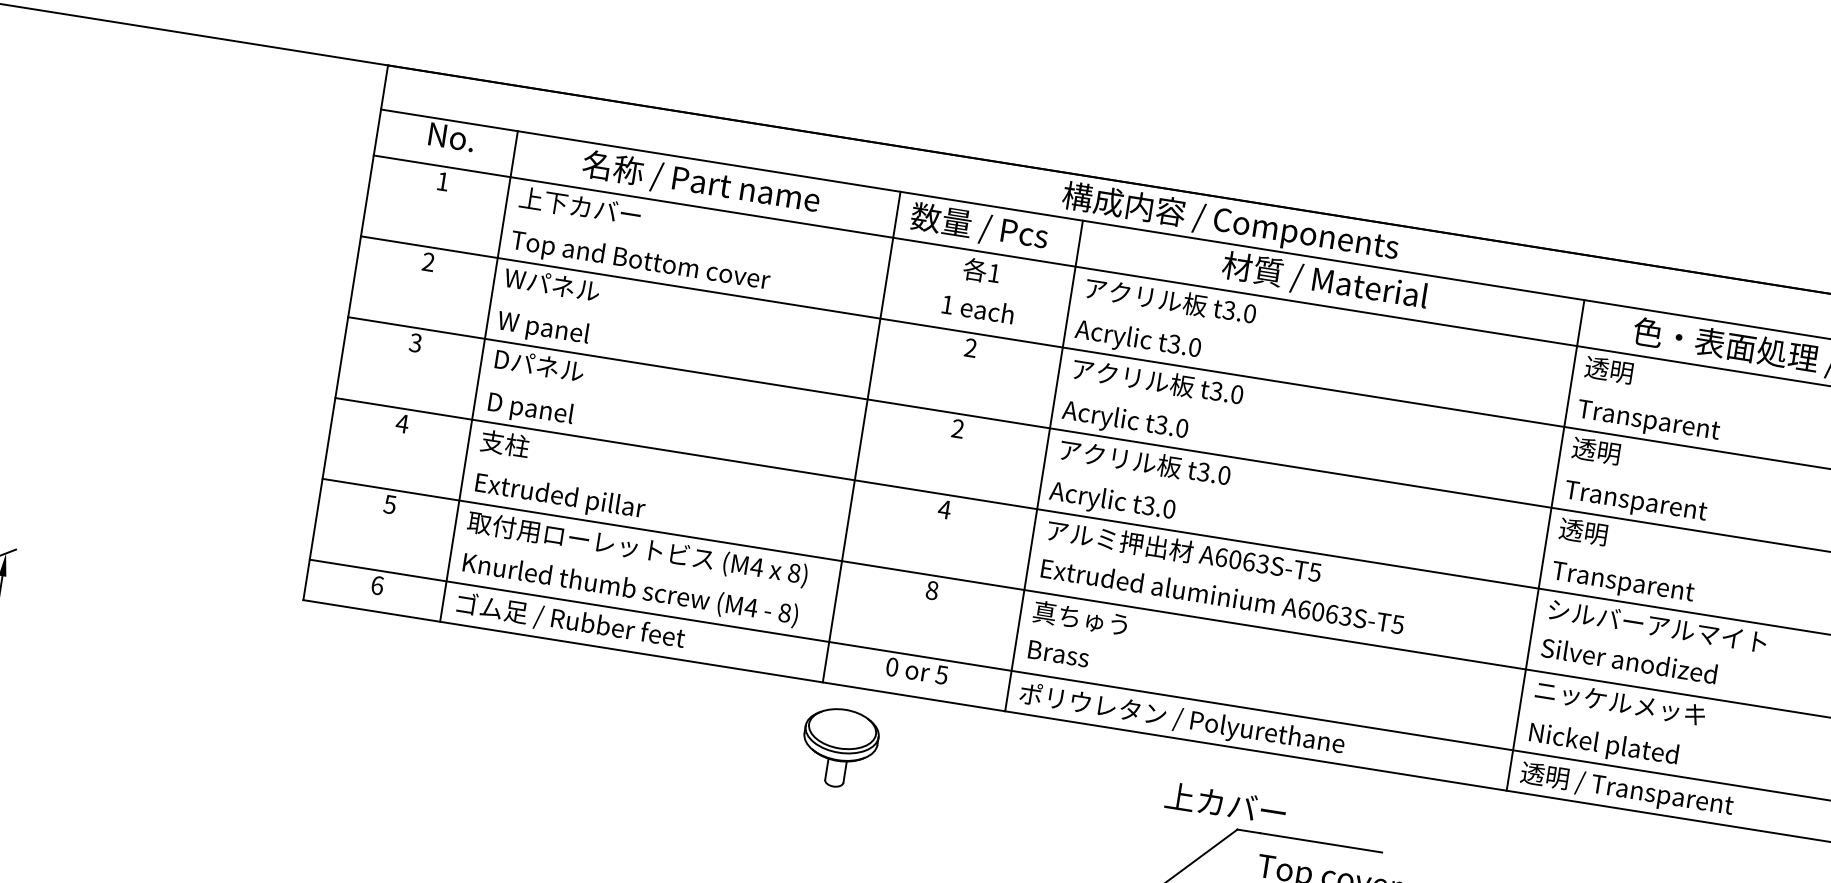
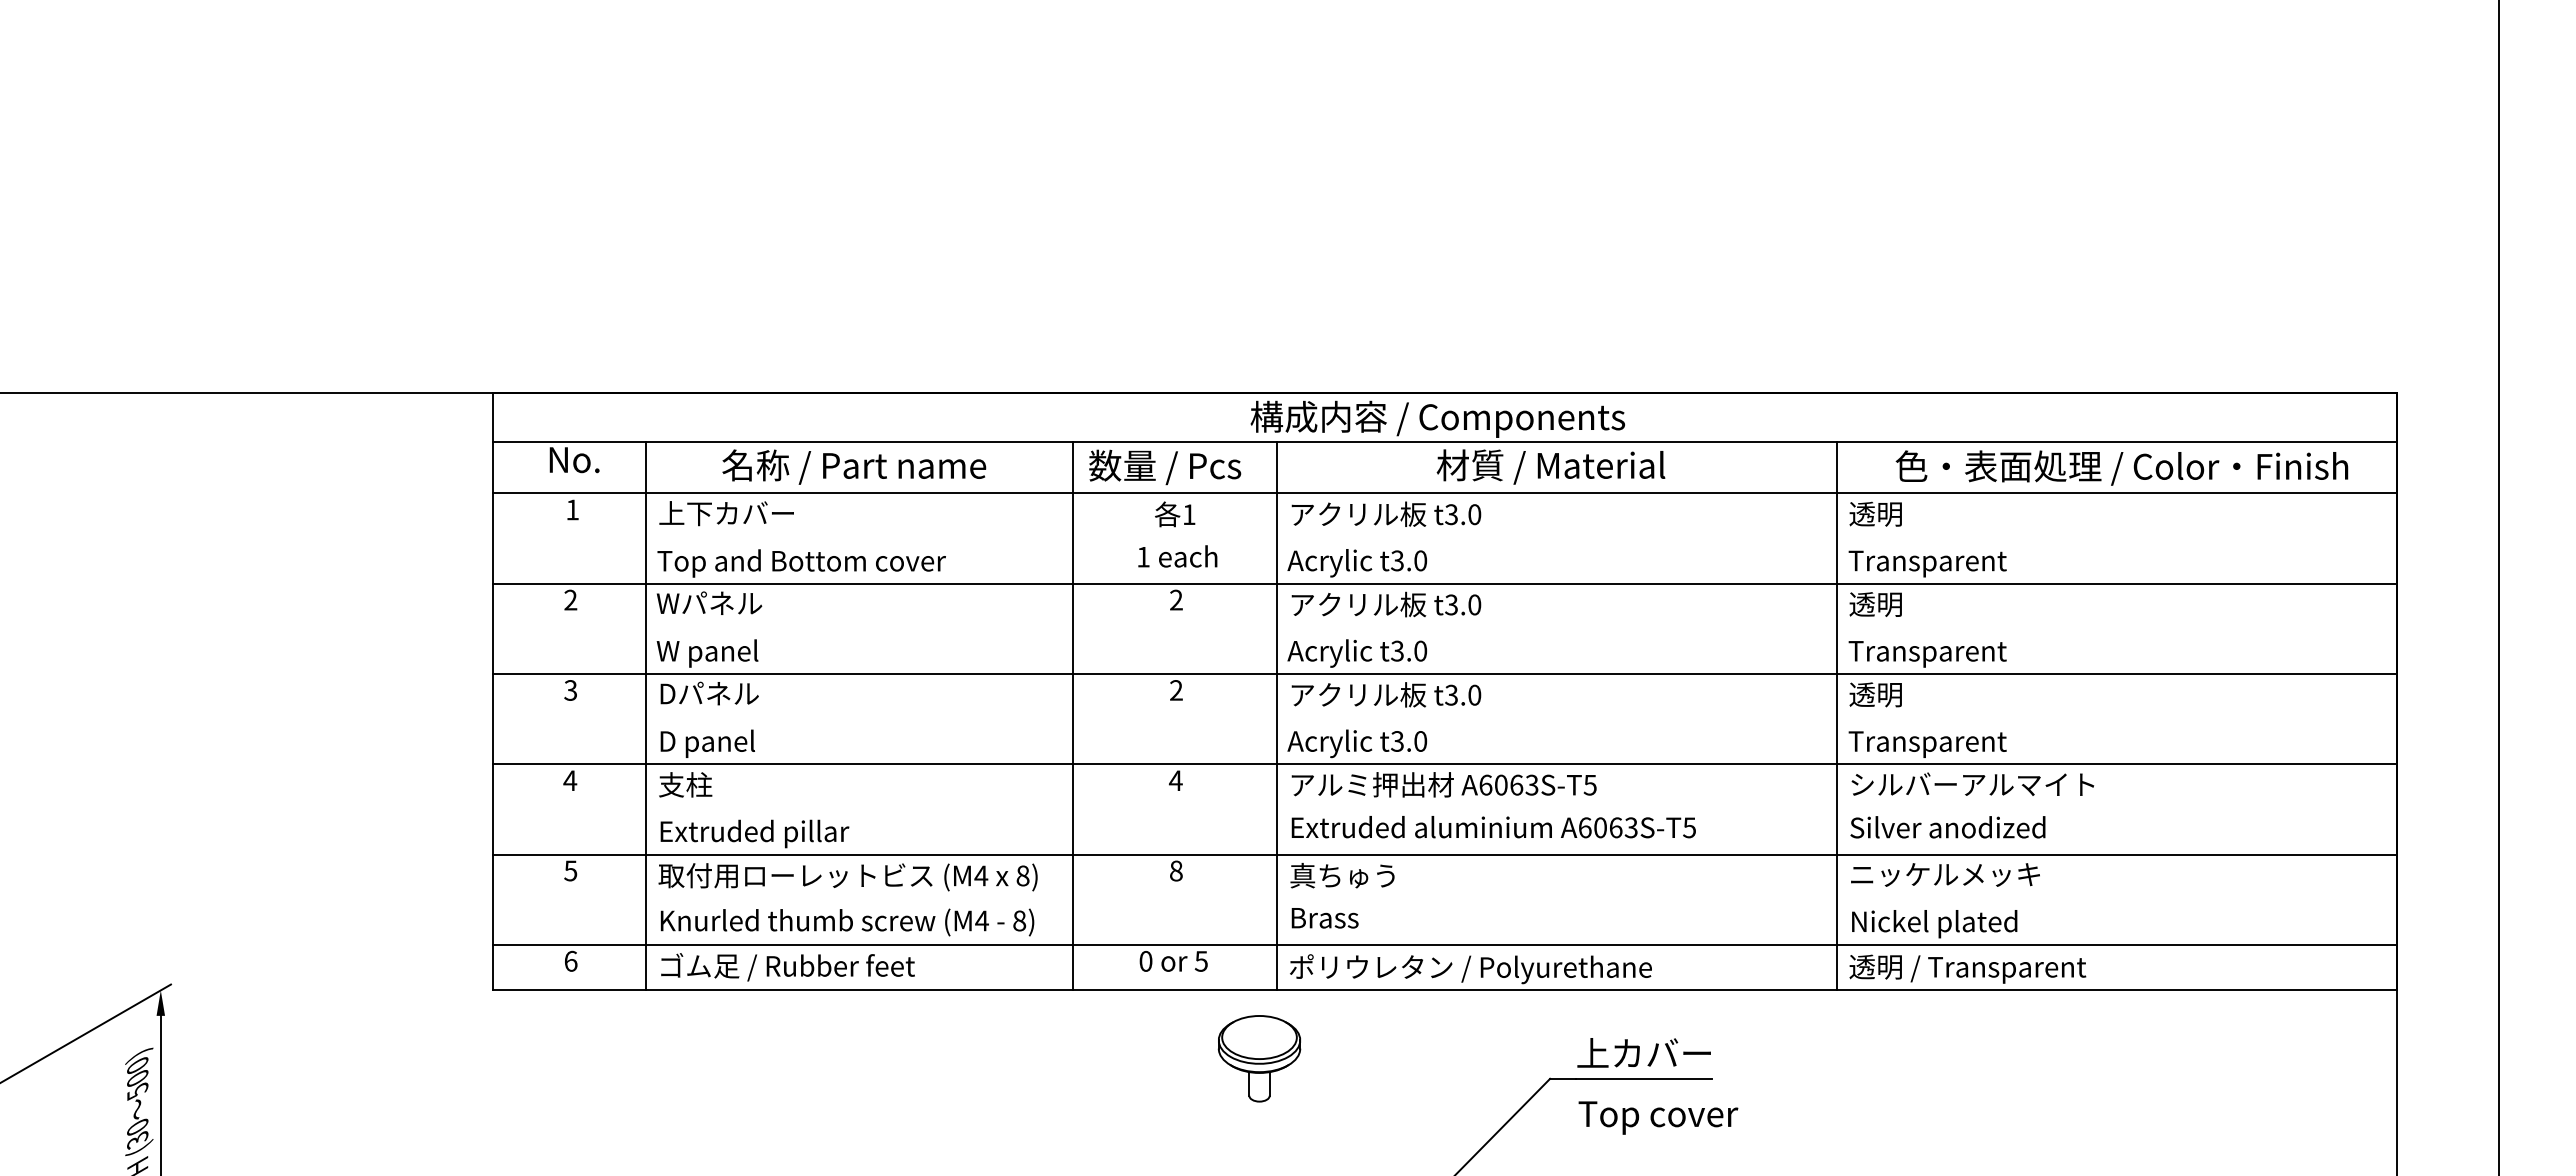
part: (839, 747) -> (1259, 1058), moved
text: (1225, 803) -> (1643, 1052), moved

